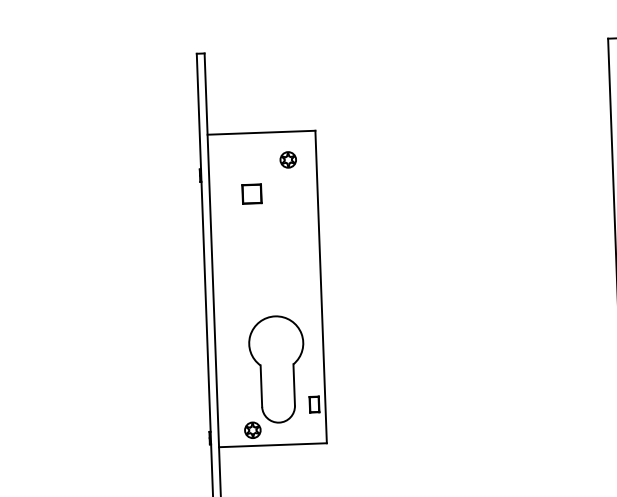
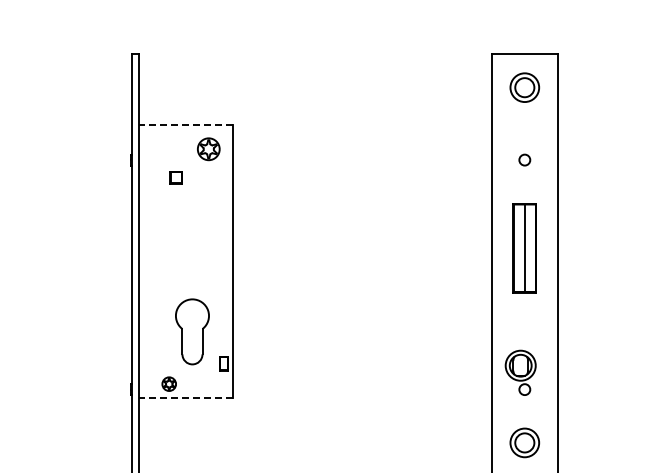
line: (260, 132) -> (185, 124), solid -> dashed
part: (287, 159) -> (208, 148), size x1.6
part: (251, 193) -> (175, 177), size x0.7
part: (277, 369) -> (192, 331), size x0.7
line: (272, 444) -> (185, 397), solid -> dashed

